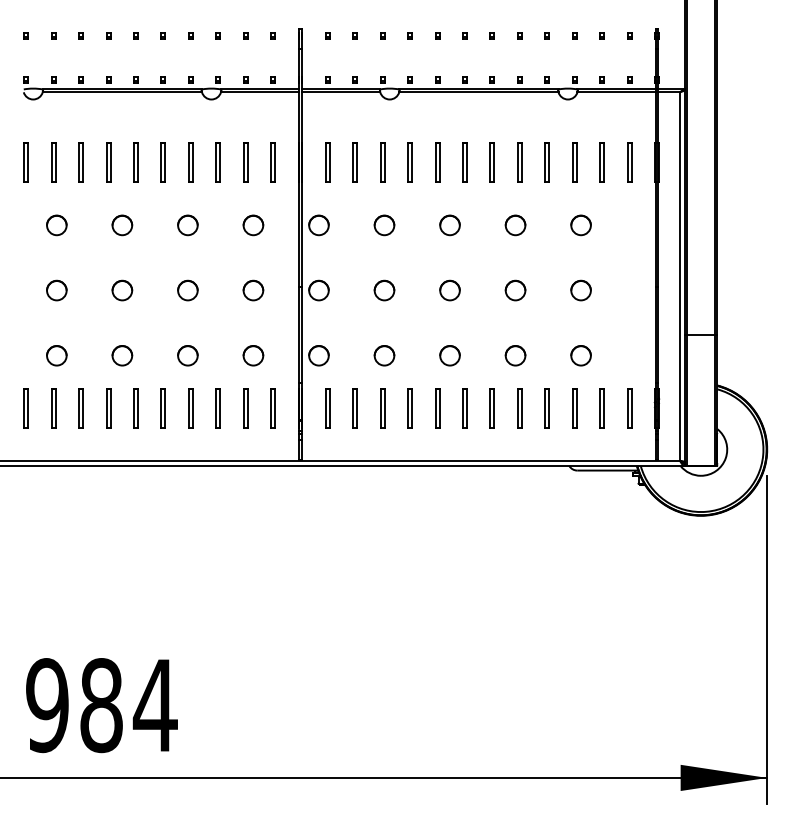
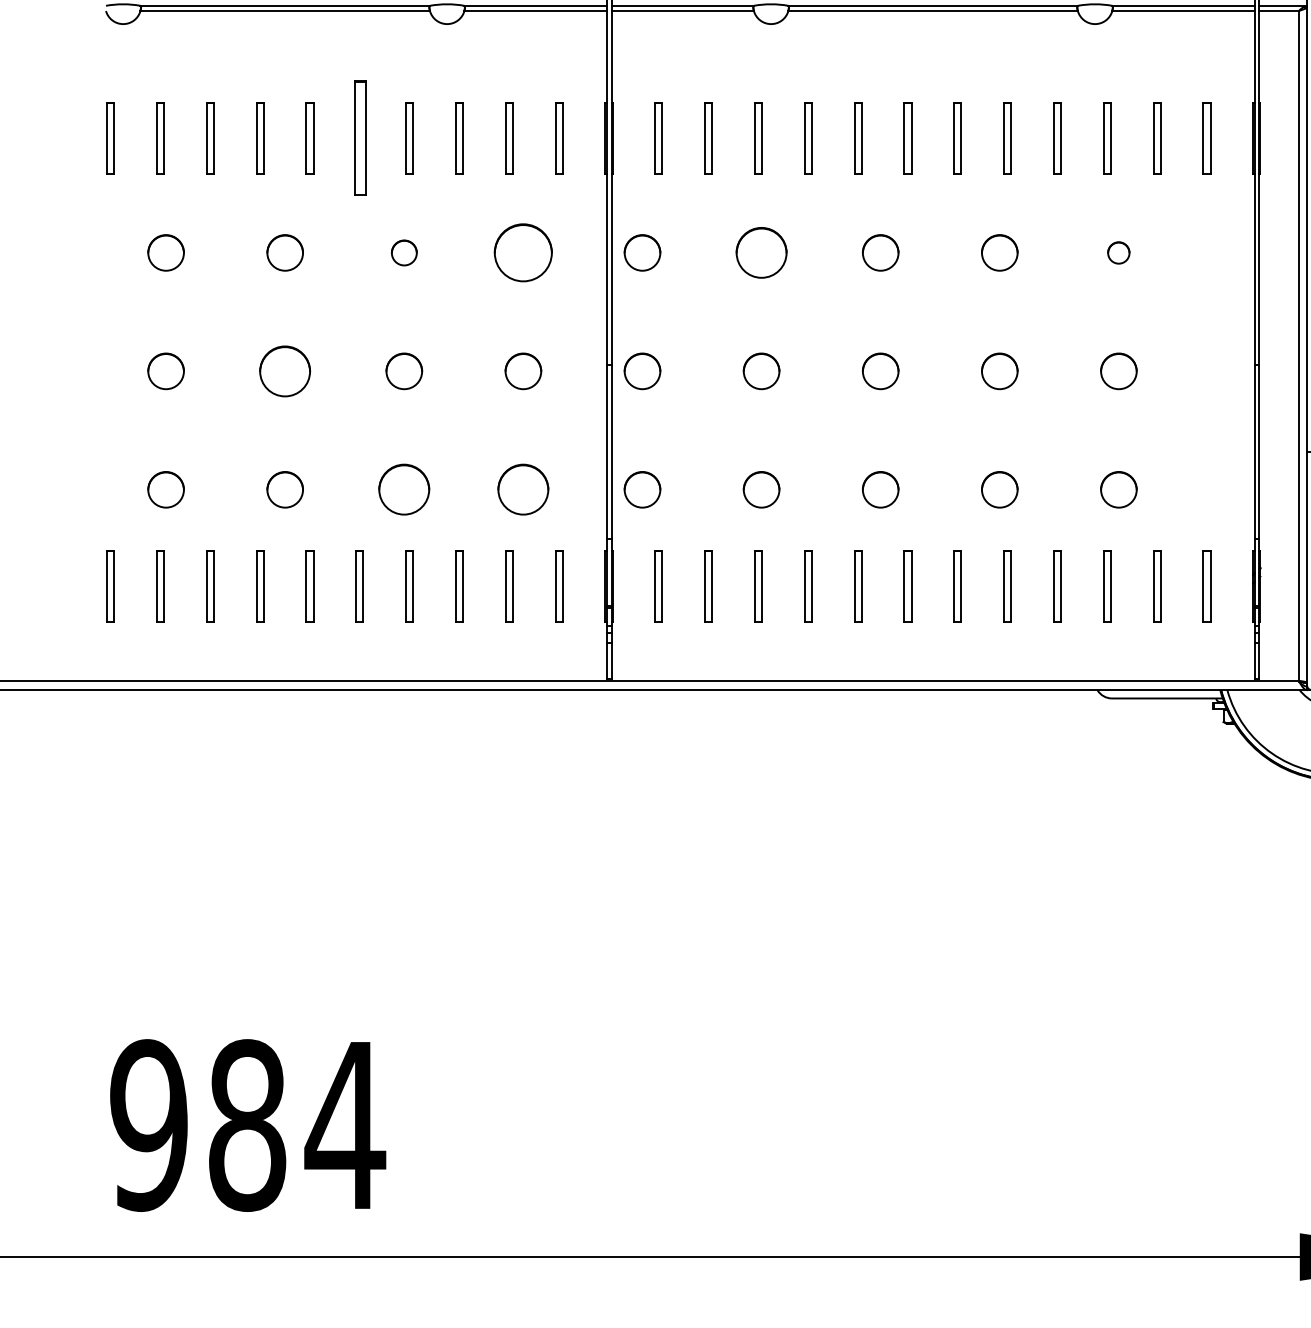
part: (162, 162) -> (358, 138), size x1.6
part: (187, 225) -> (403, 253), size x0.7
part: (253, 225) -> (523, 253), size x1.6
part: (384, 225) -> (761, 253), size x1.4
part: (580, 225) -> (1117, 253), size x0.6
part: (122, 290) -> (285, 371), size x1.4
circle: (187, 355) -> (403, 489), size x1.4
part: (253, 355) -> (523, 489), size x1.4

